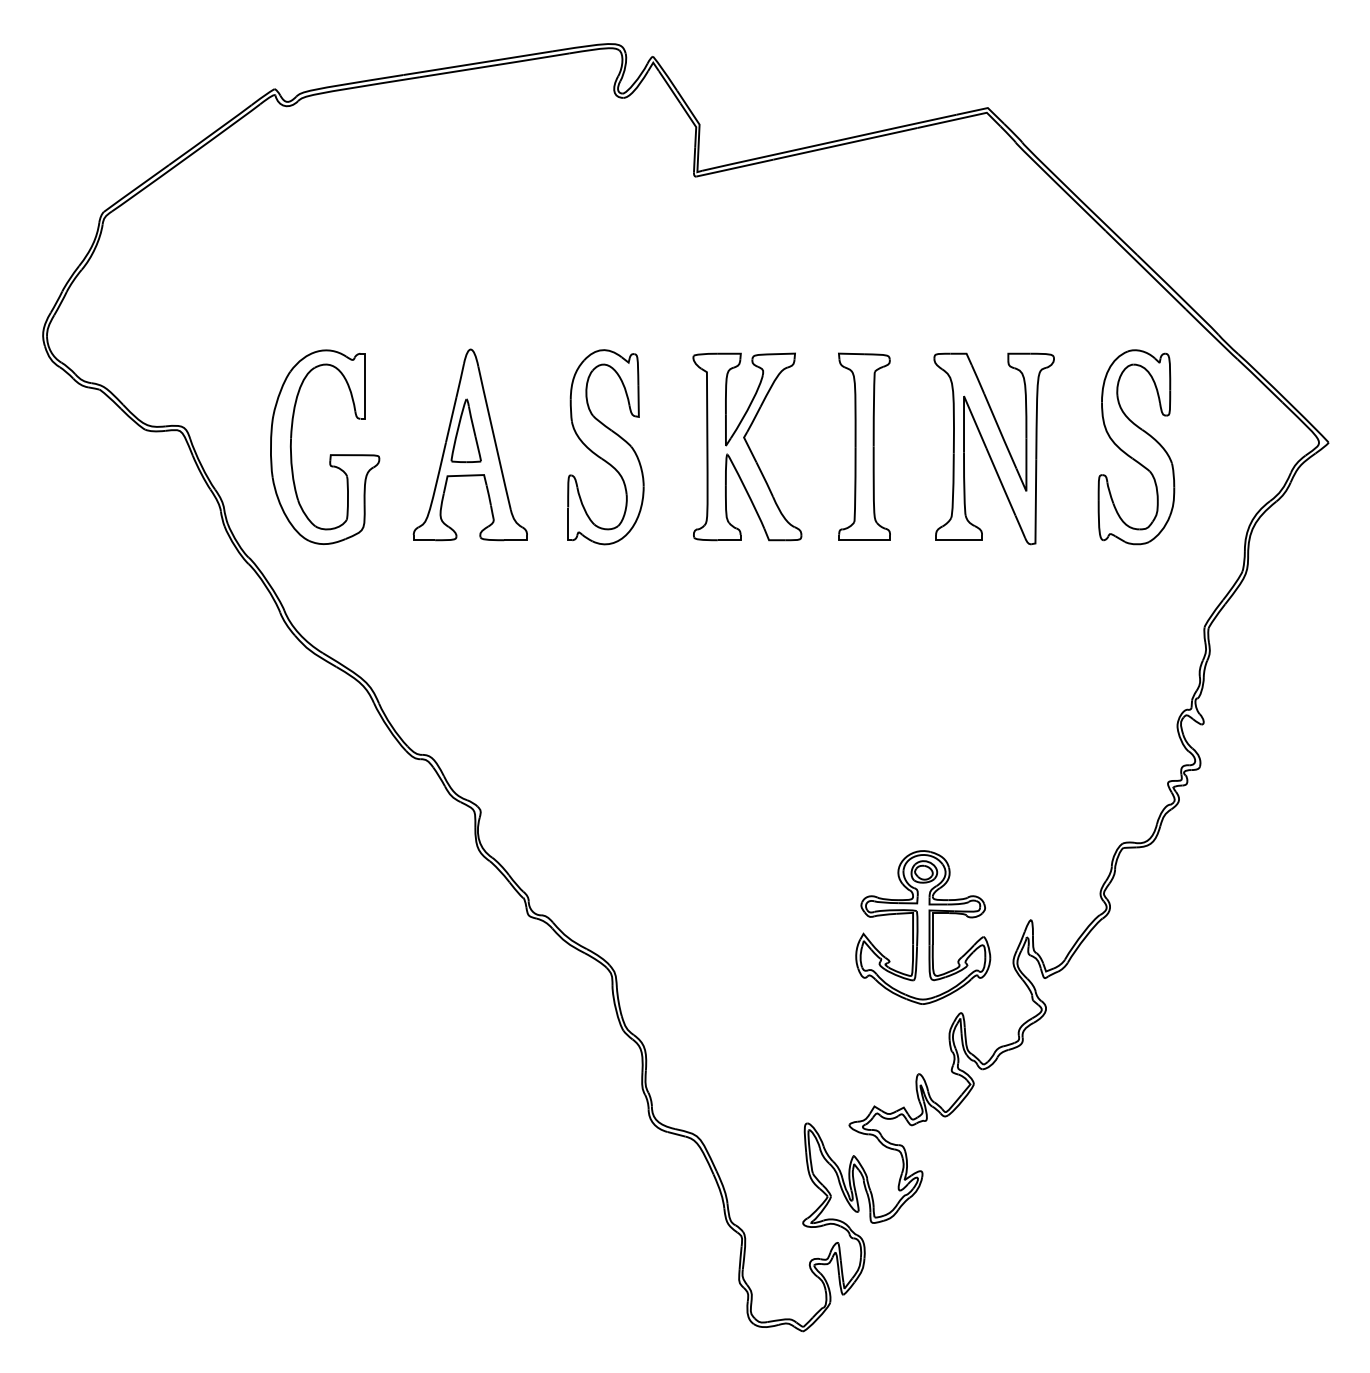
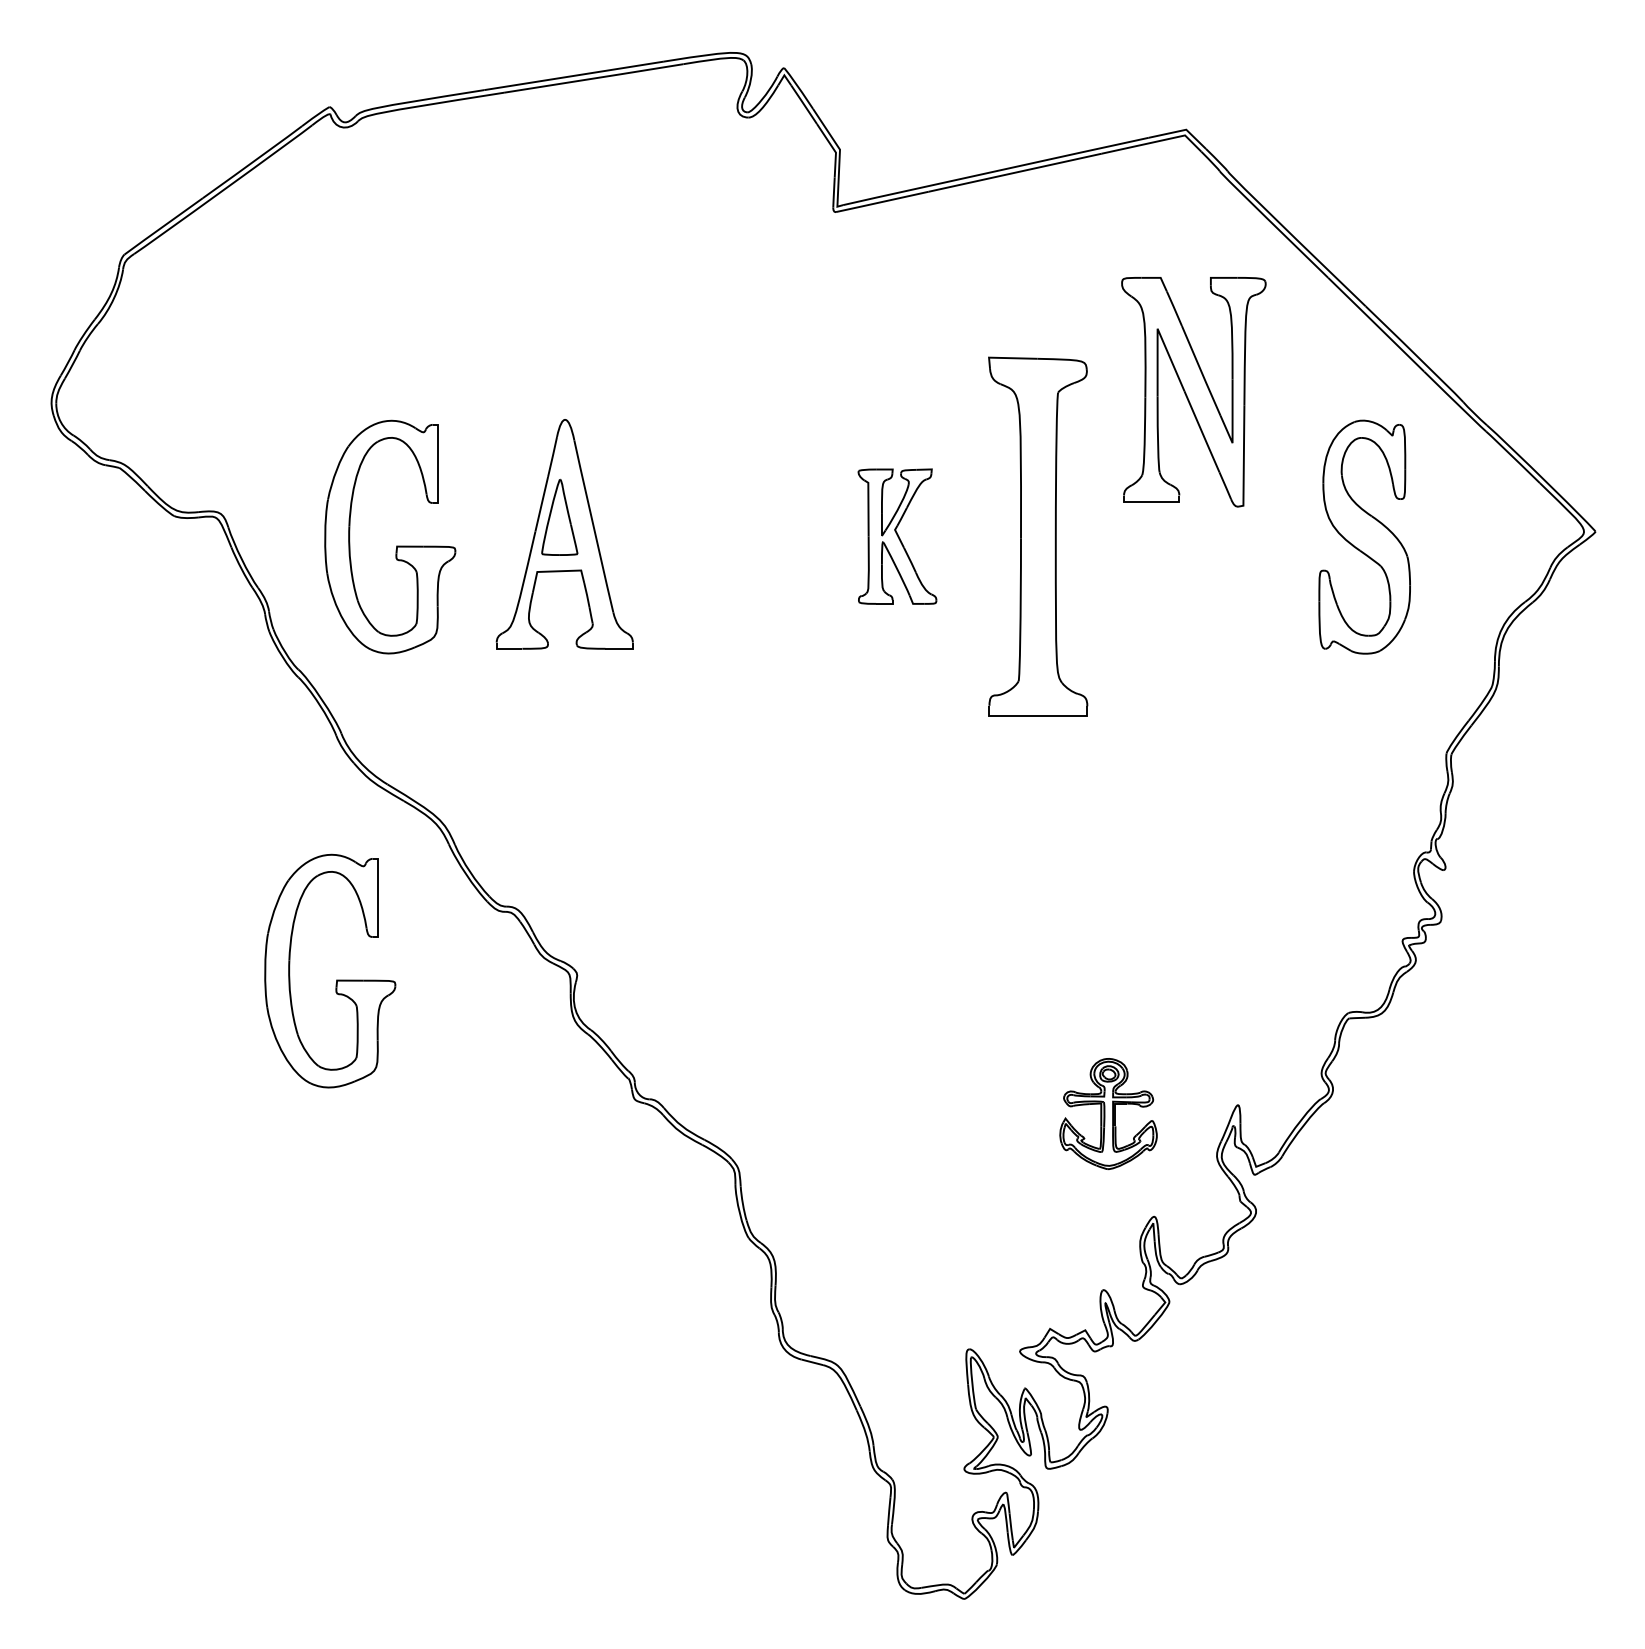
part: (605, 446) -> (727, 536), removed
part: (747, 446) -> (897, 536), size x0.6
part: (864, 446) -> (1037, 536), size x1.6
part: (993, 449) -> (1193, 392), moved
part: (280, 815) -> (336, 979), added
part: (923, 927) -> (1108, 1113), size x0.6

